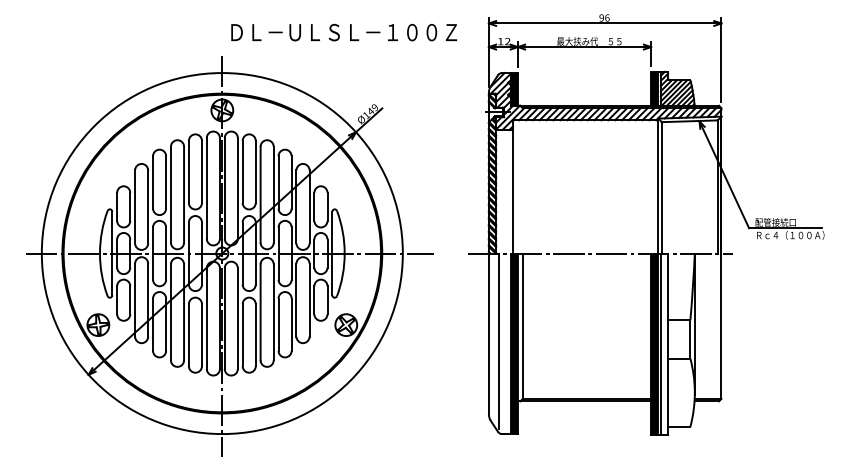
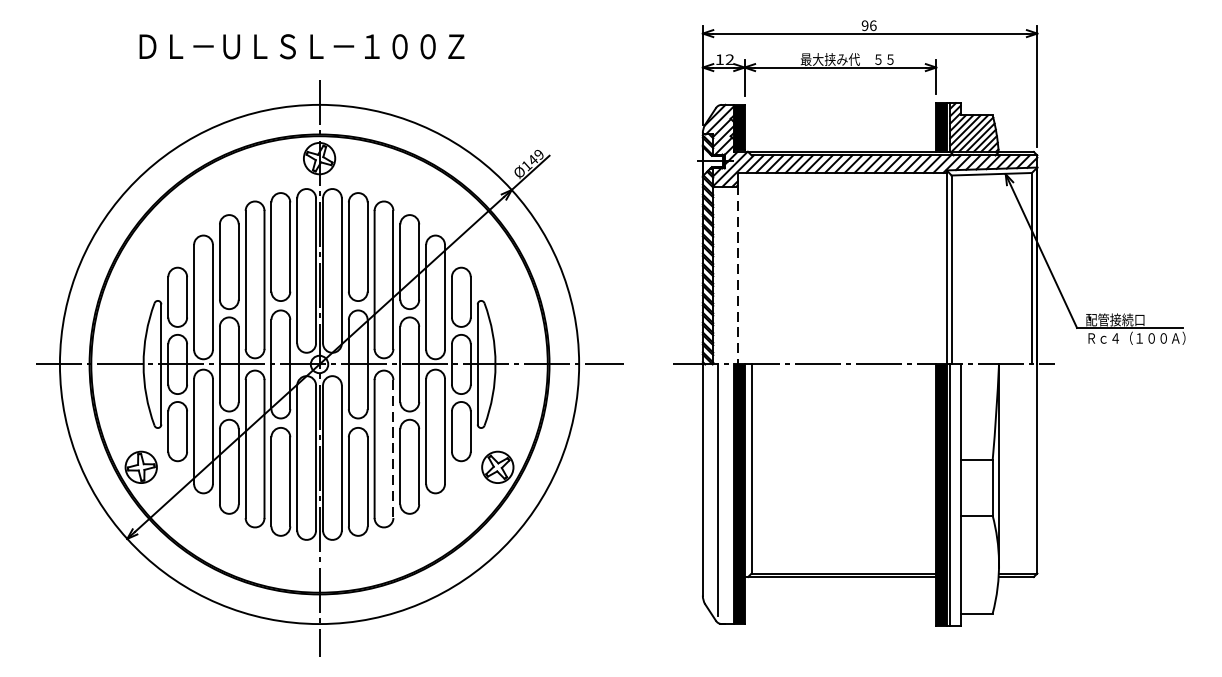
text: (344, 32) -> (302, 46), moved
line: (513, 191) -> (738, 275), solid -> dashed
line: (273, 312) -> (393, 449), solid -> dashed

